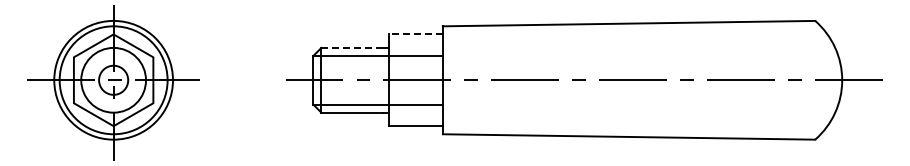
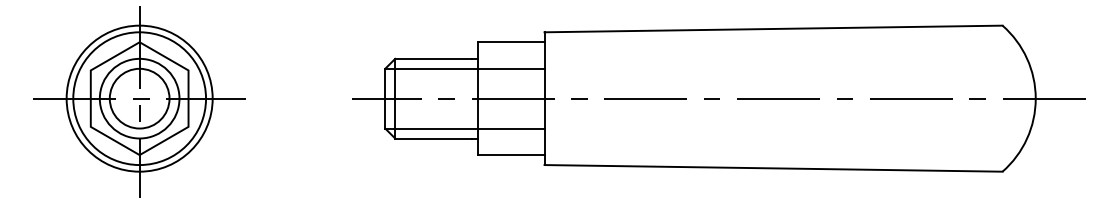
line: (415, 34) -> (510, 42), dashed -> solid
line: (351, 47) -> (432, 58), dashed -> solid
circle: (113, 80) -> (139, 98), size x1.67

